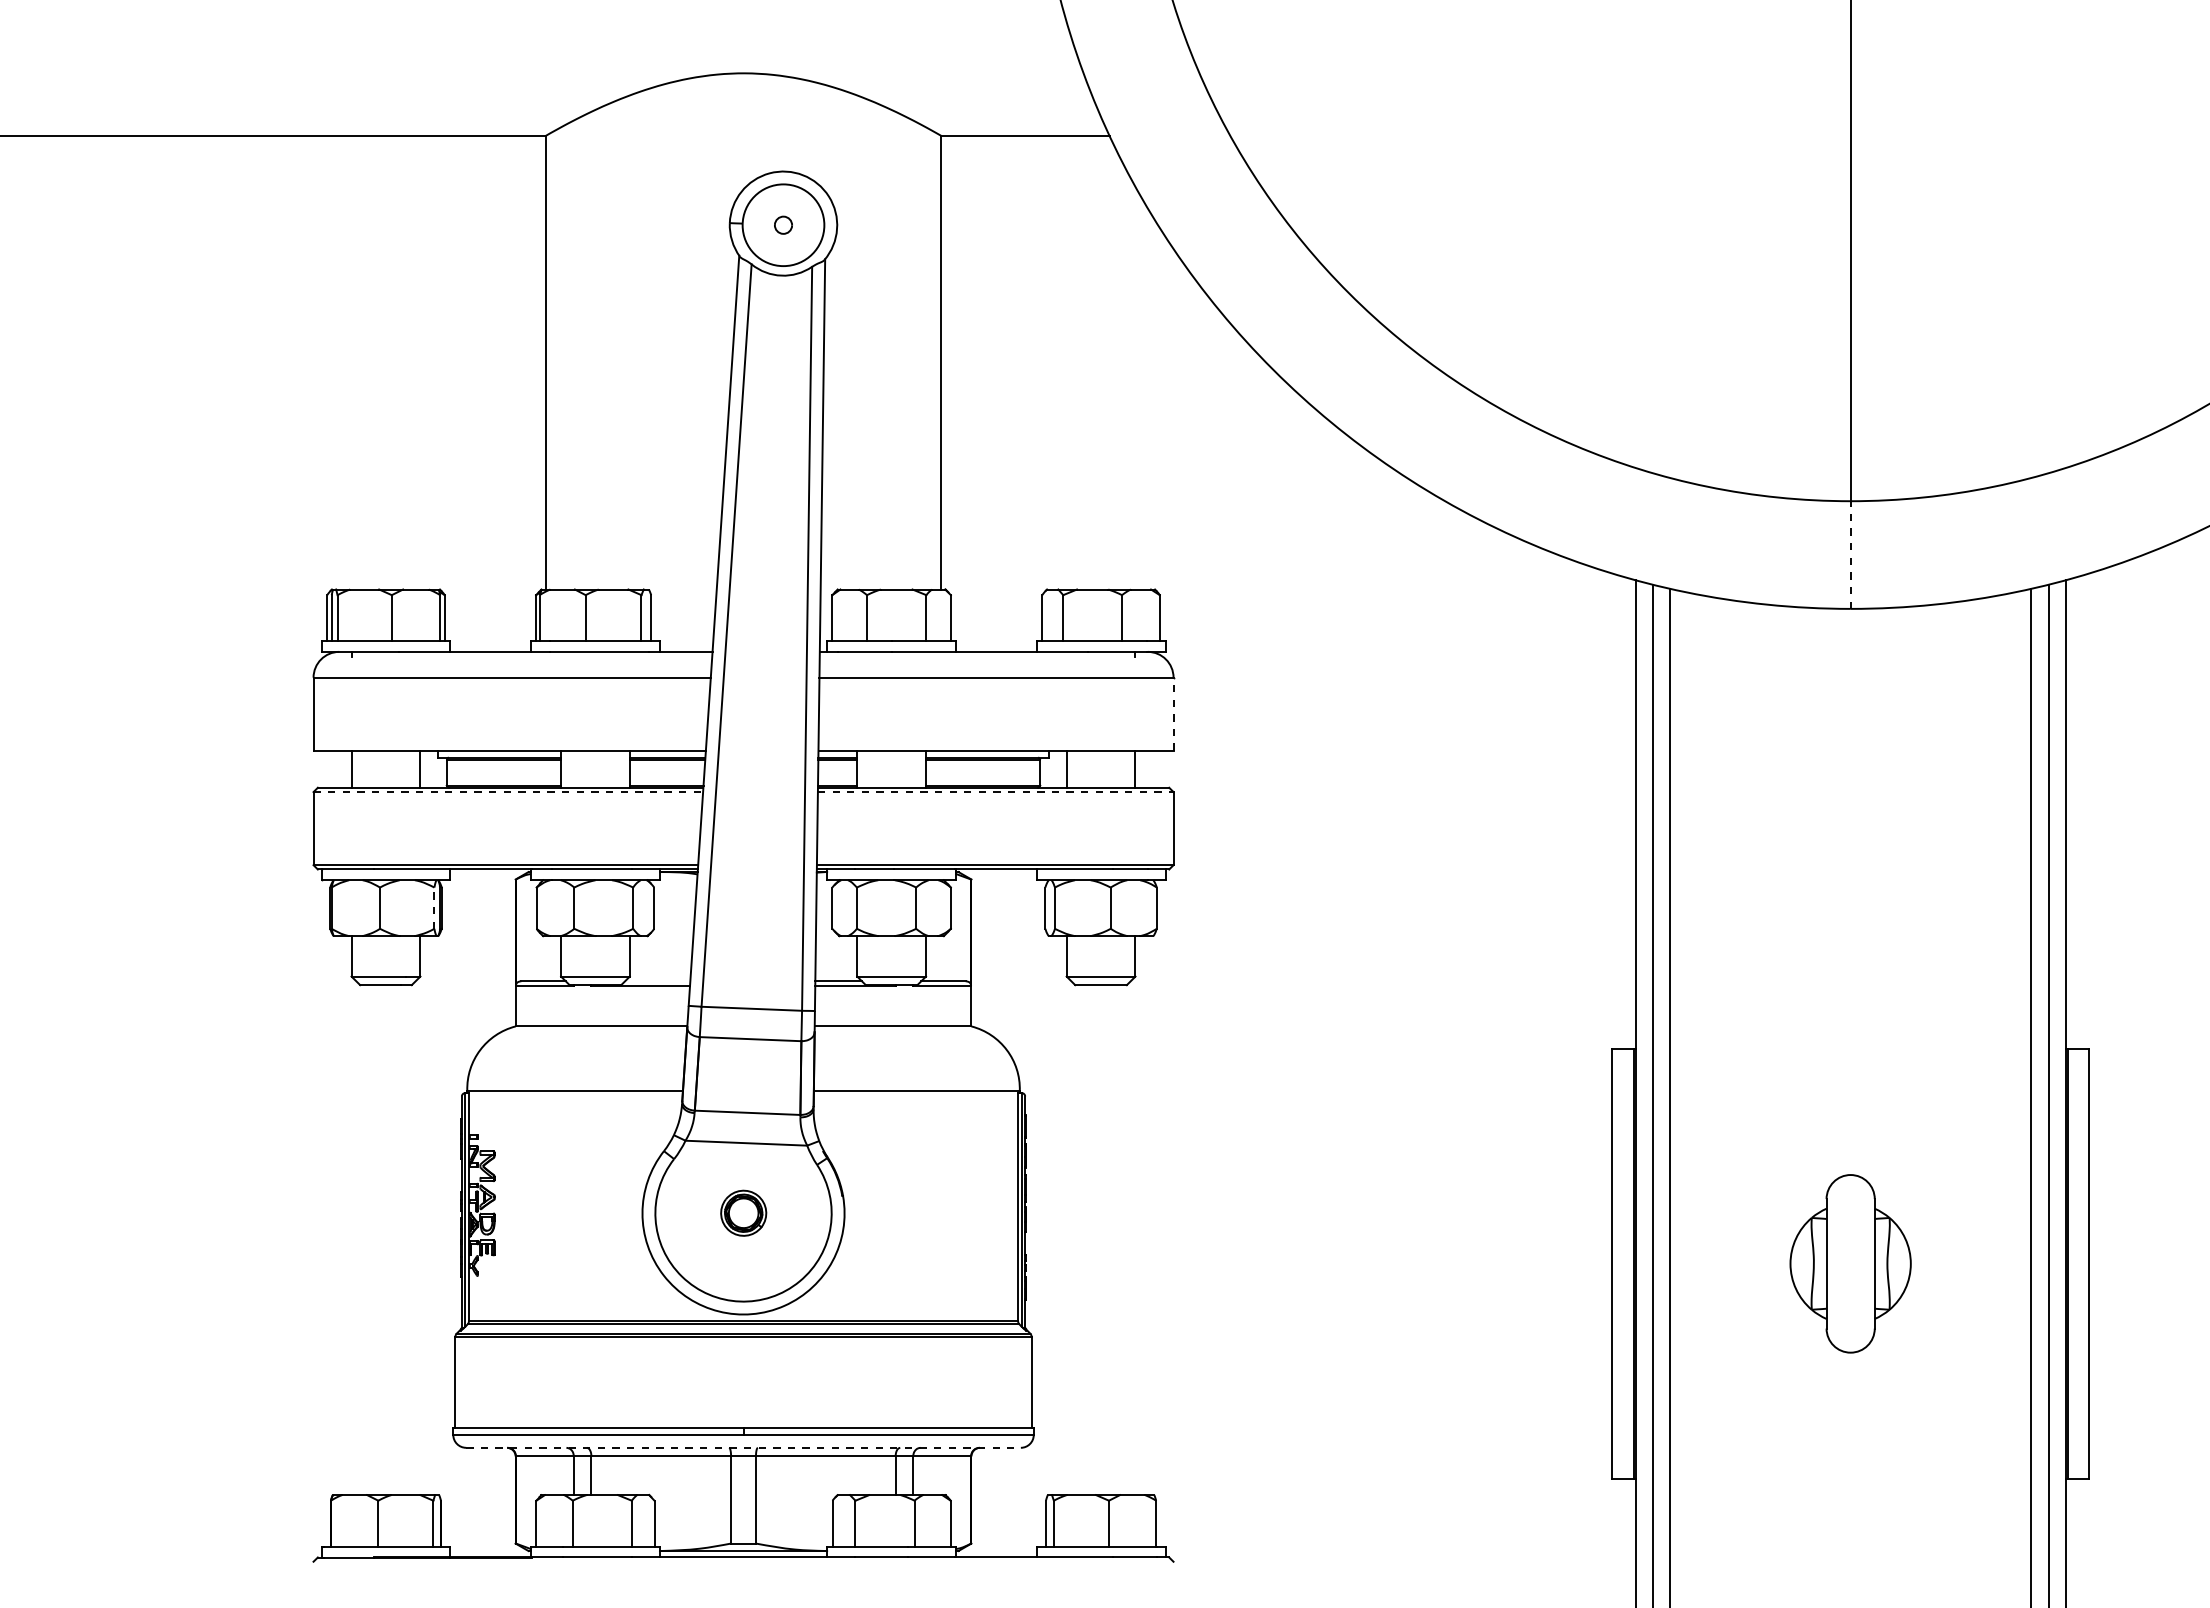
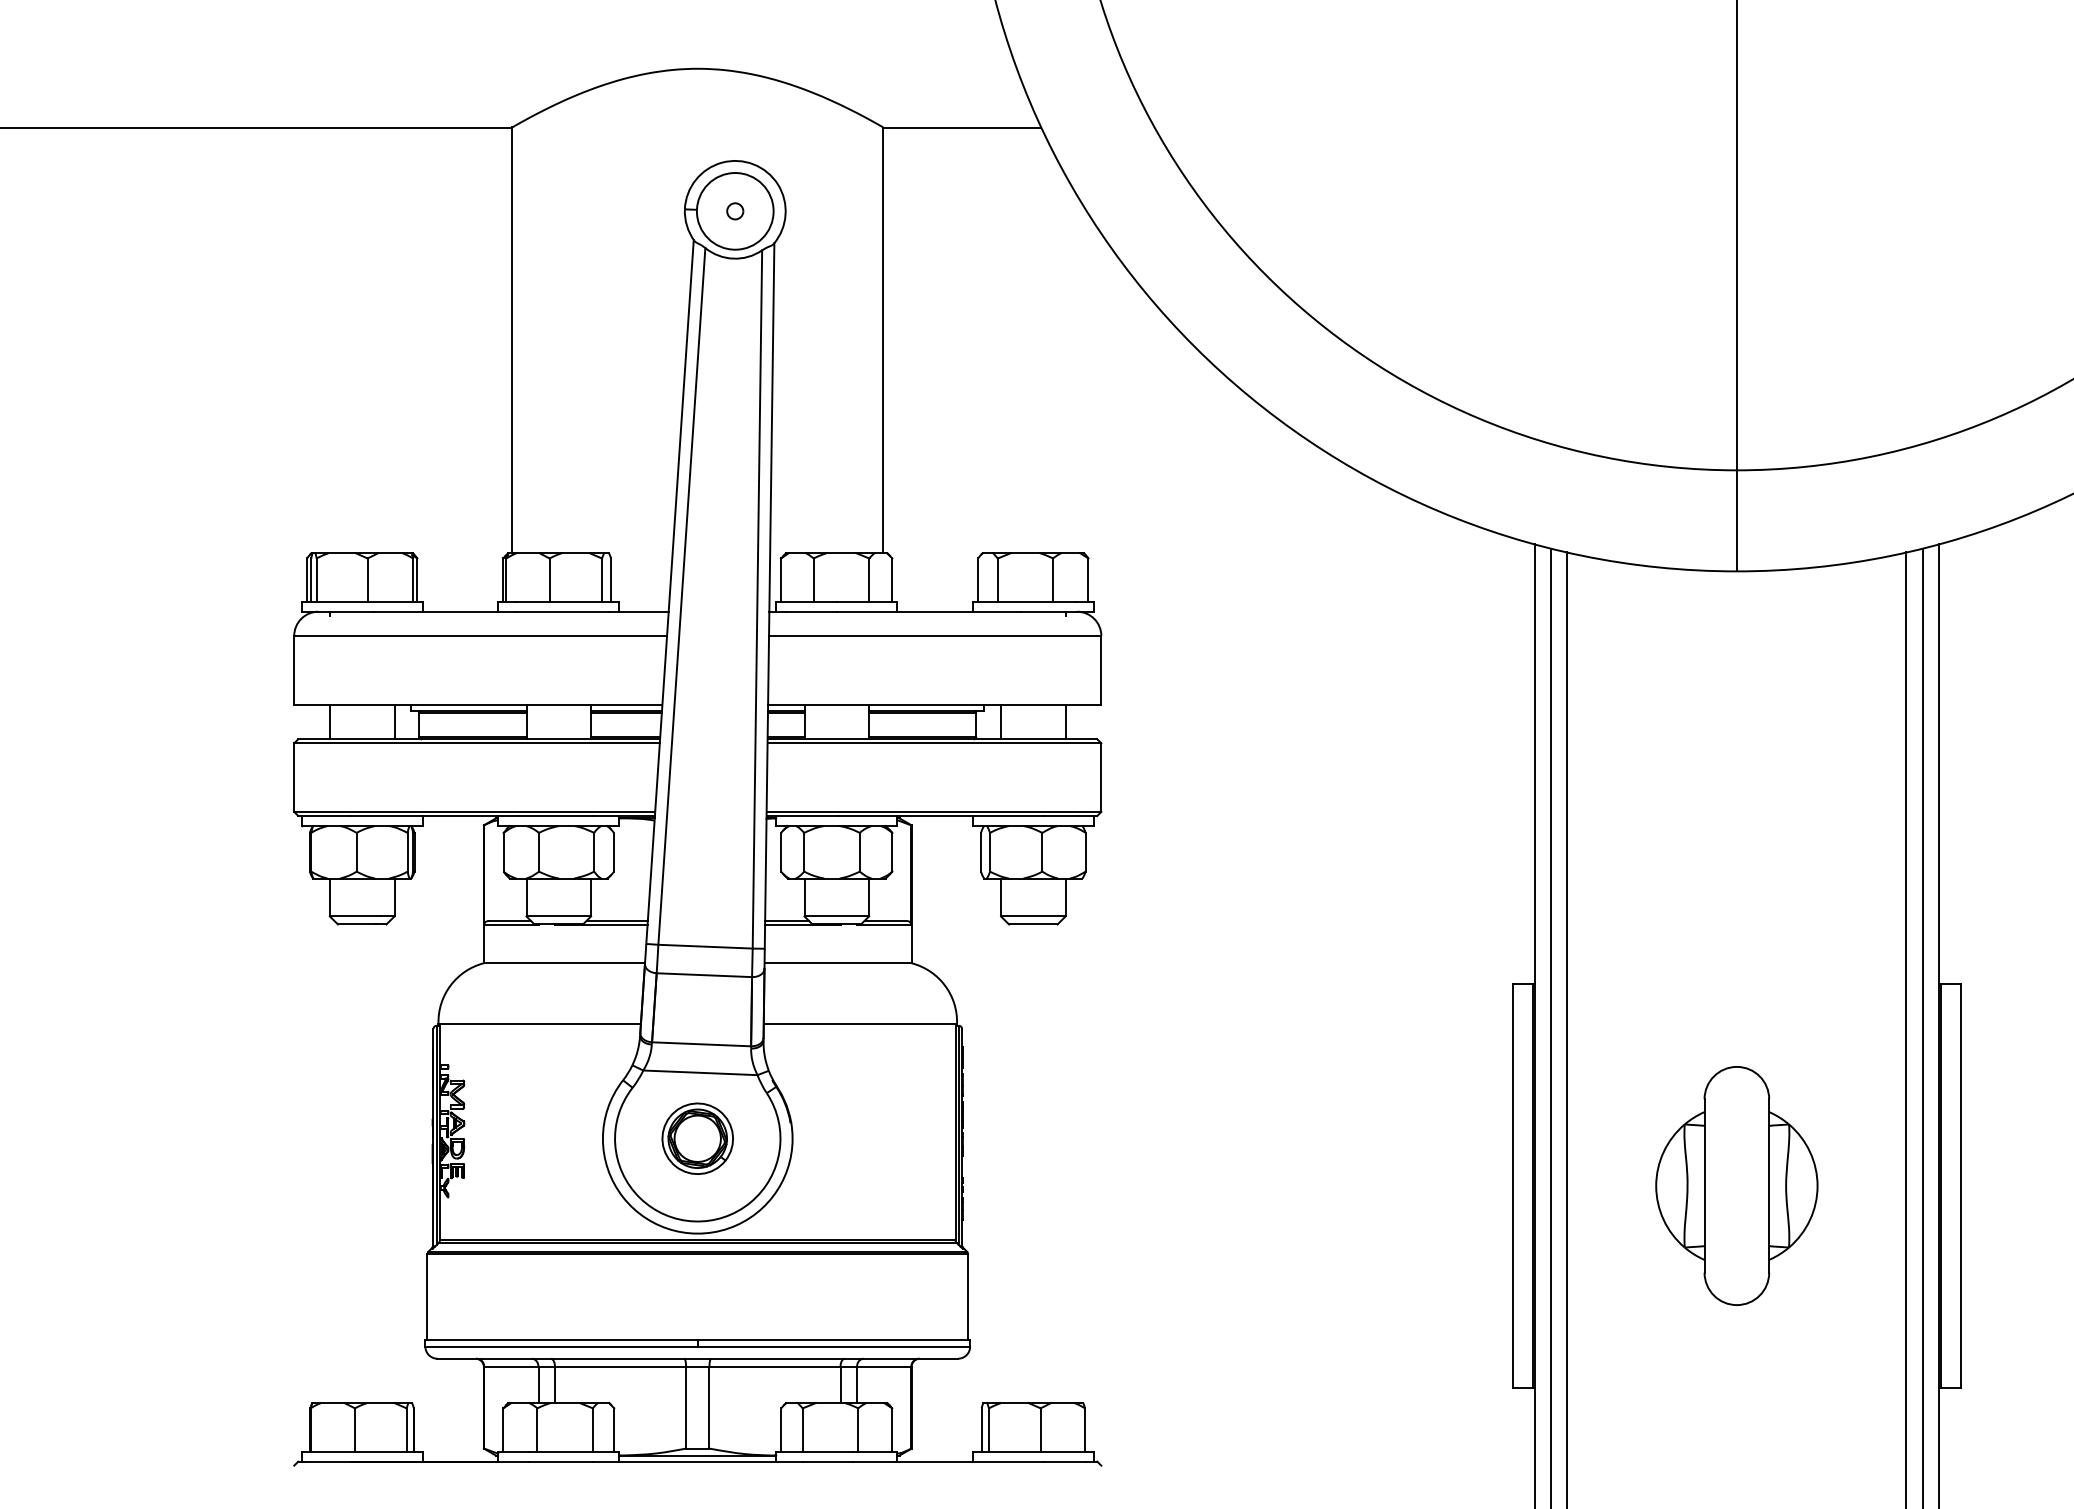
line: (1850, 555) -> (1736, 521), dashed -> solid
line: (1173, 714) -> (1101, 670), dashed -> solid
line: (508, 792) -> (477, 743), dashed -> solid
line: (995, 792) -> (934, 743), dashed -> solid
line: (434, 908) -> (407, 852), dashed -> solid
line: (657, 981) -> (617, 921), added
part: (743, 1212) -> (697, 1137), size x1.67
part: (1850, 1263) -> (1736, 1185), size x1.43
line: (744, 1447) -> (698, 1358), dashed -> solid

